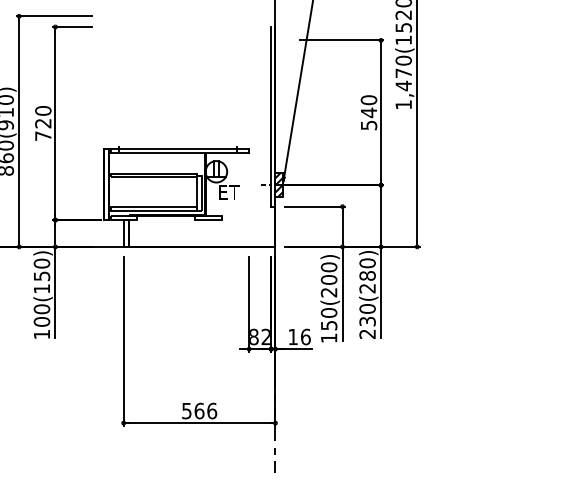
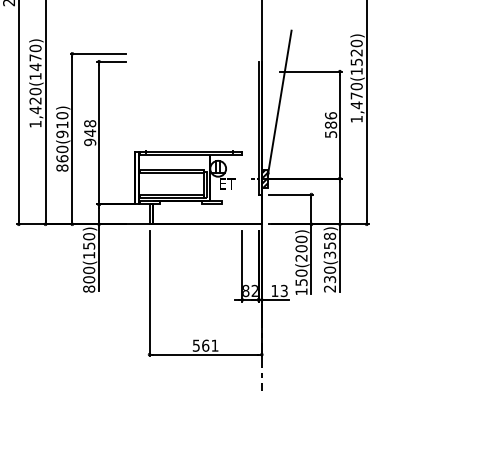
text: (369, 106) -> (331, 120), 540 -> 586
text: (43, 124) -> (90, 133), 720 -> 948
text: (366, 275) -> (329, 245), 230(280) -> 230(358)
text: (42, 333) -> (89, 288), 100(150) -> 800(150)
text: (304, 336) -> (283, 290), 16 -> 13
text: (211, 410) -> (214, 345), 566 -> 561

